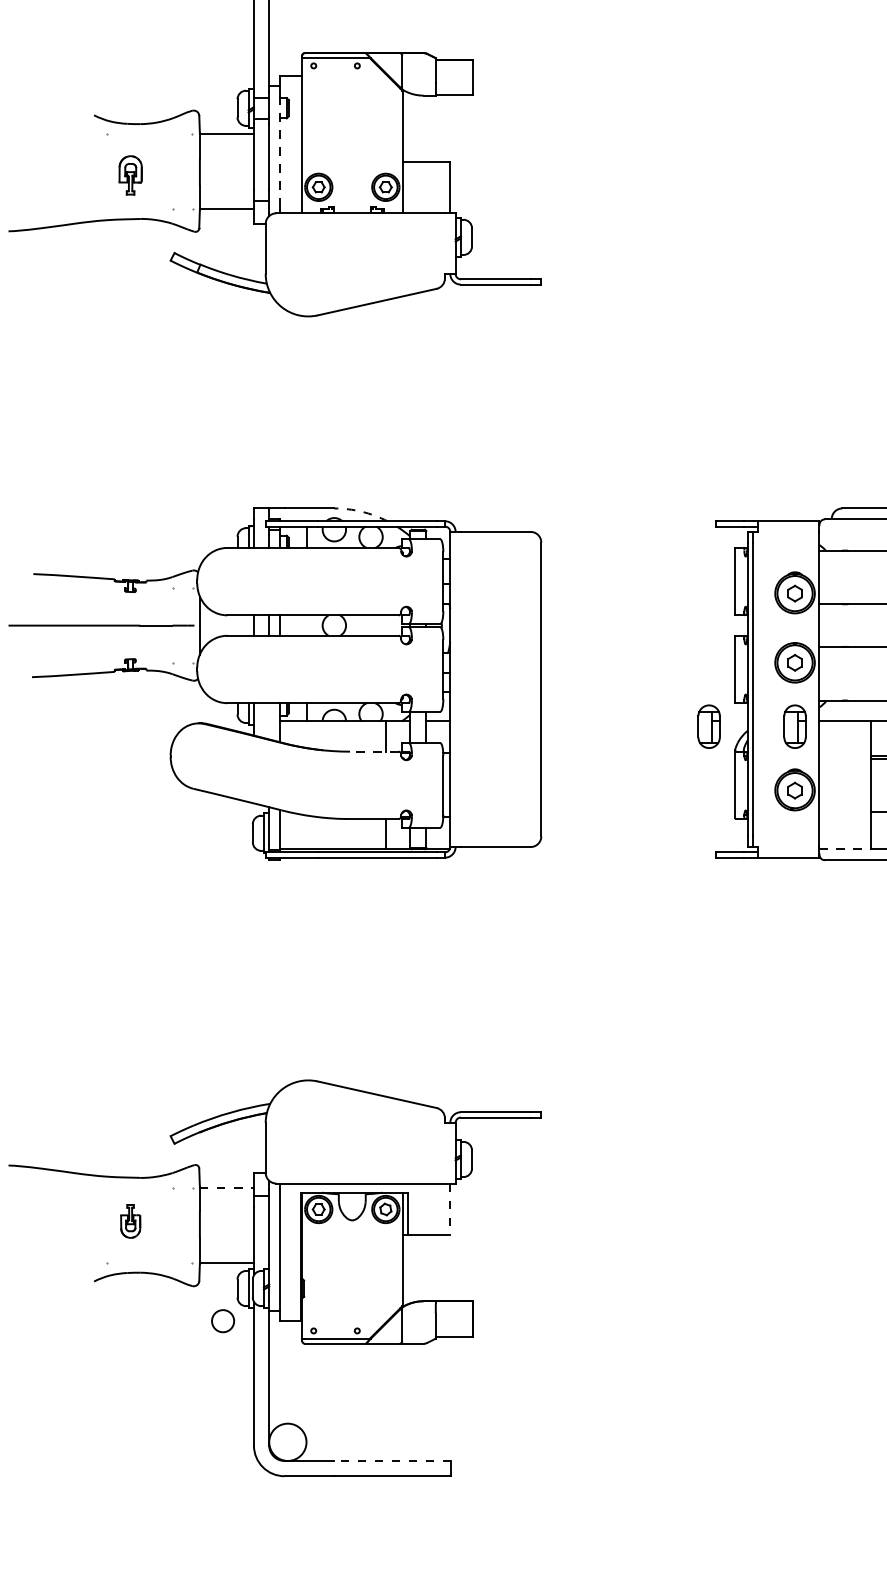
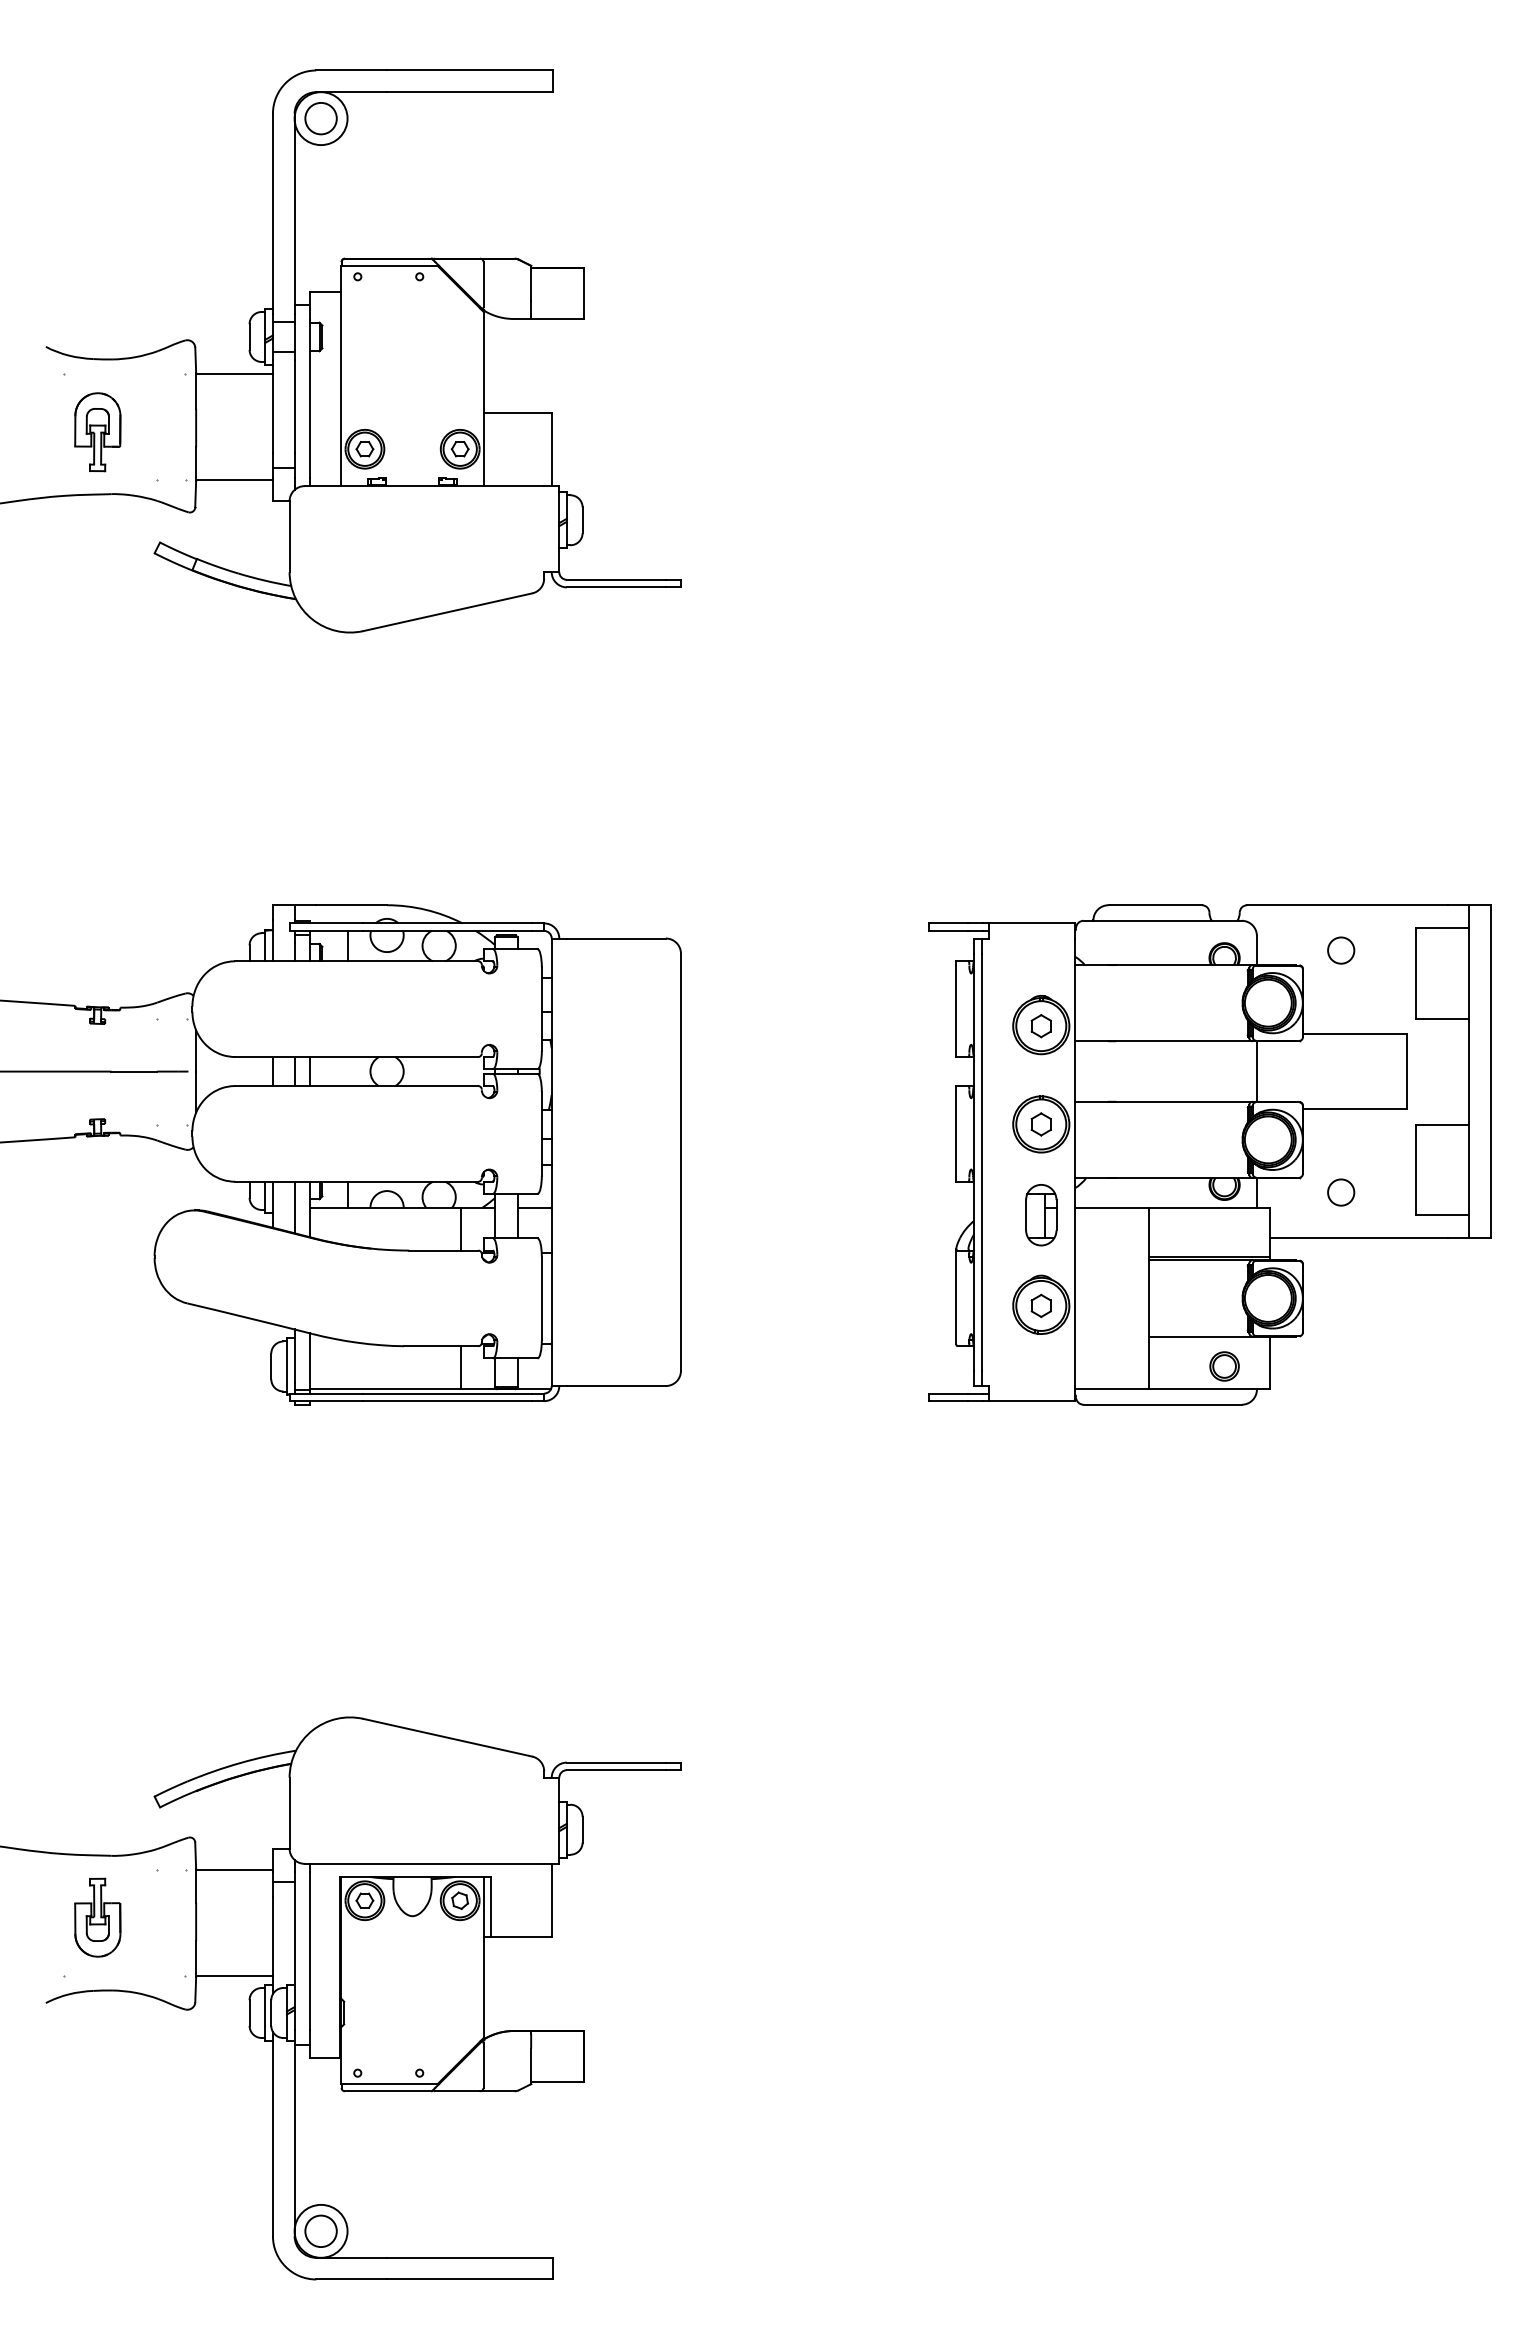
line: (279, 152) -> (309, 399), dashed -> solid
part: (130, 175) -> (97, 432), size x1.43
arc: (361, 511) -> (425, 909), dashed -> solid
line: (269, 721) -> (294, 1207), added
part: (709, 726) -> (919, 1215), removed
line: (374, 751) -> (443, 1250), dashed -> solid
line: (845, 849) -> (1112, 1389), dashed -> solid
line: (227, 1188) -> (235, 1870), dashed -> solid
line: (450, 1209) -> (551, 1900), dashed -> solid
part: (130, 1221) -> (97, 1917), size x1.67
circle: (222, 1320) -> (320, 2230), moved
line: (392, 1460) -> (469, 2257), dashed -> solid

